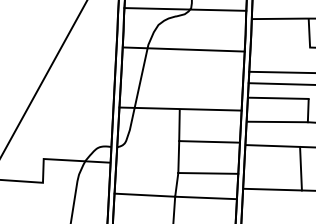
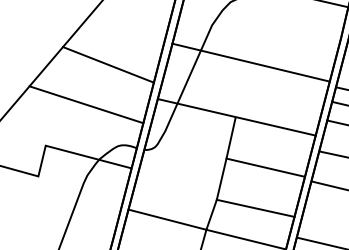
line: (183, 49) -> (250, 62), moved
line: (77, 89) -> (108, 64), added
line: (67, 122) -> (86, 104), added

